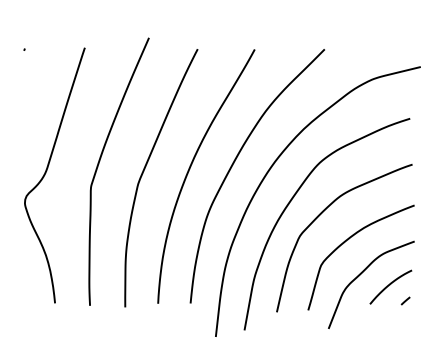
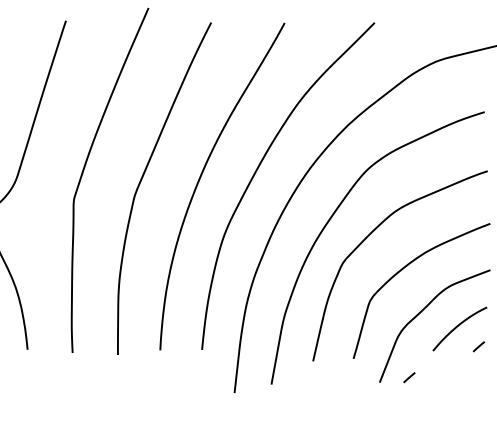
line: (351, 324) -> (409, 377), added

